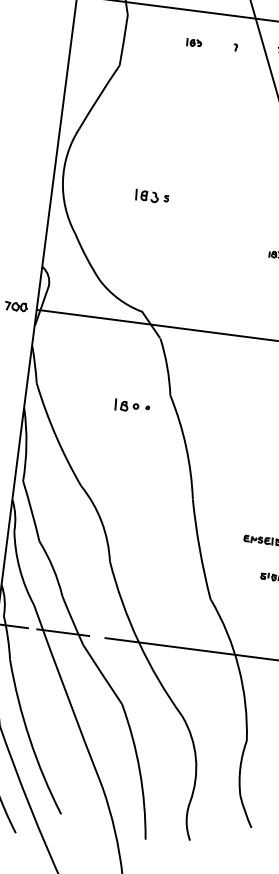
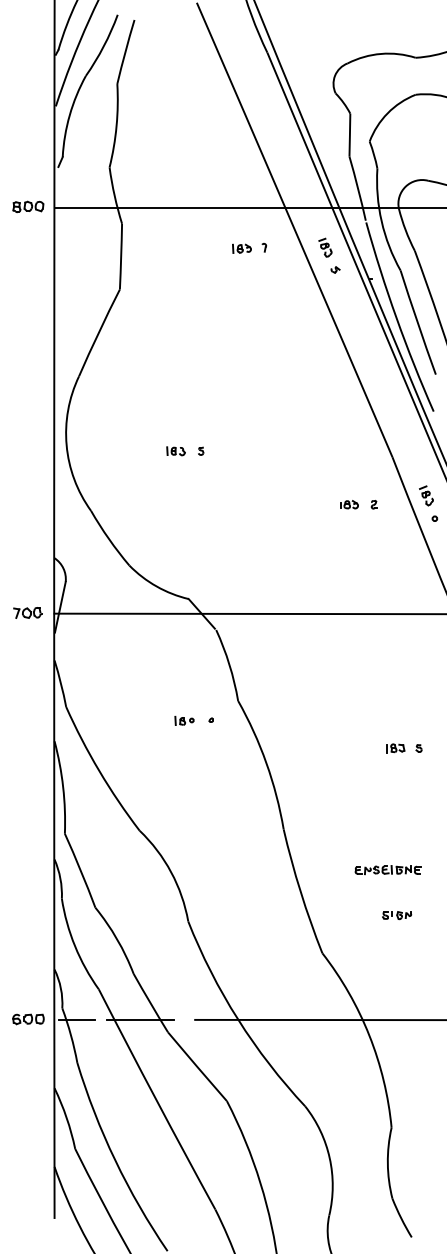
part: (193, 42) -> (241, 248), moved
part: (146, 196) -> (175, 451), size x0.62
part: (126, 405) -> (184, 720), size x0.62

